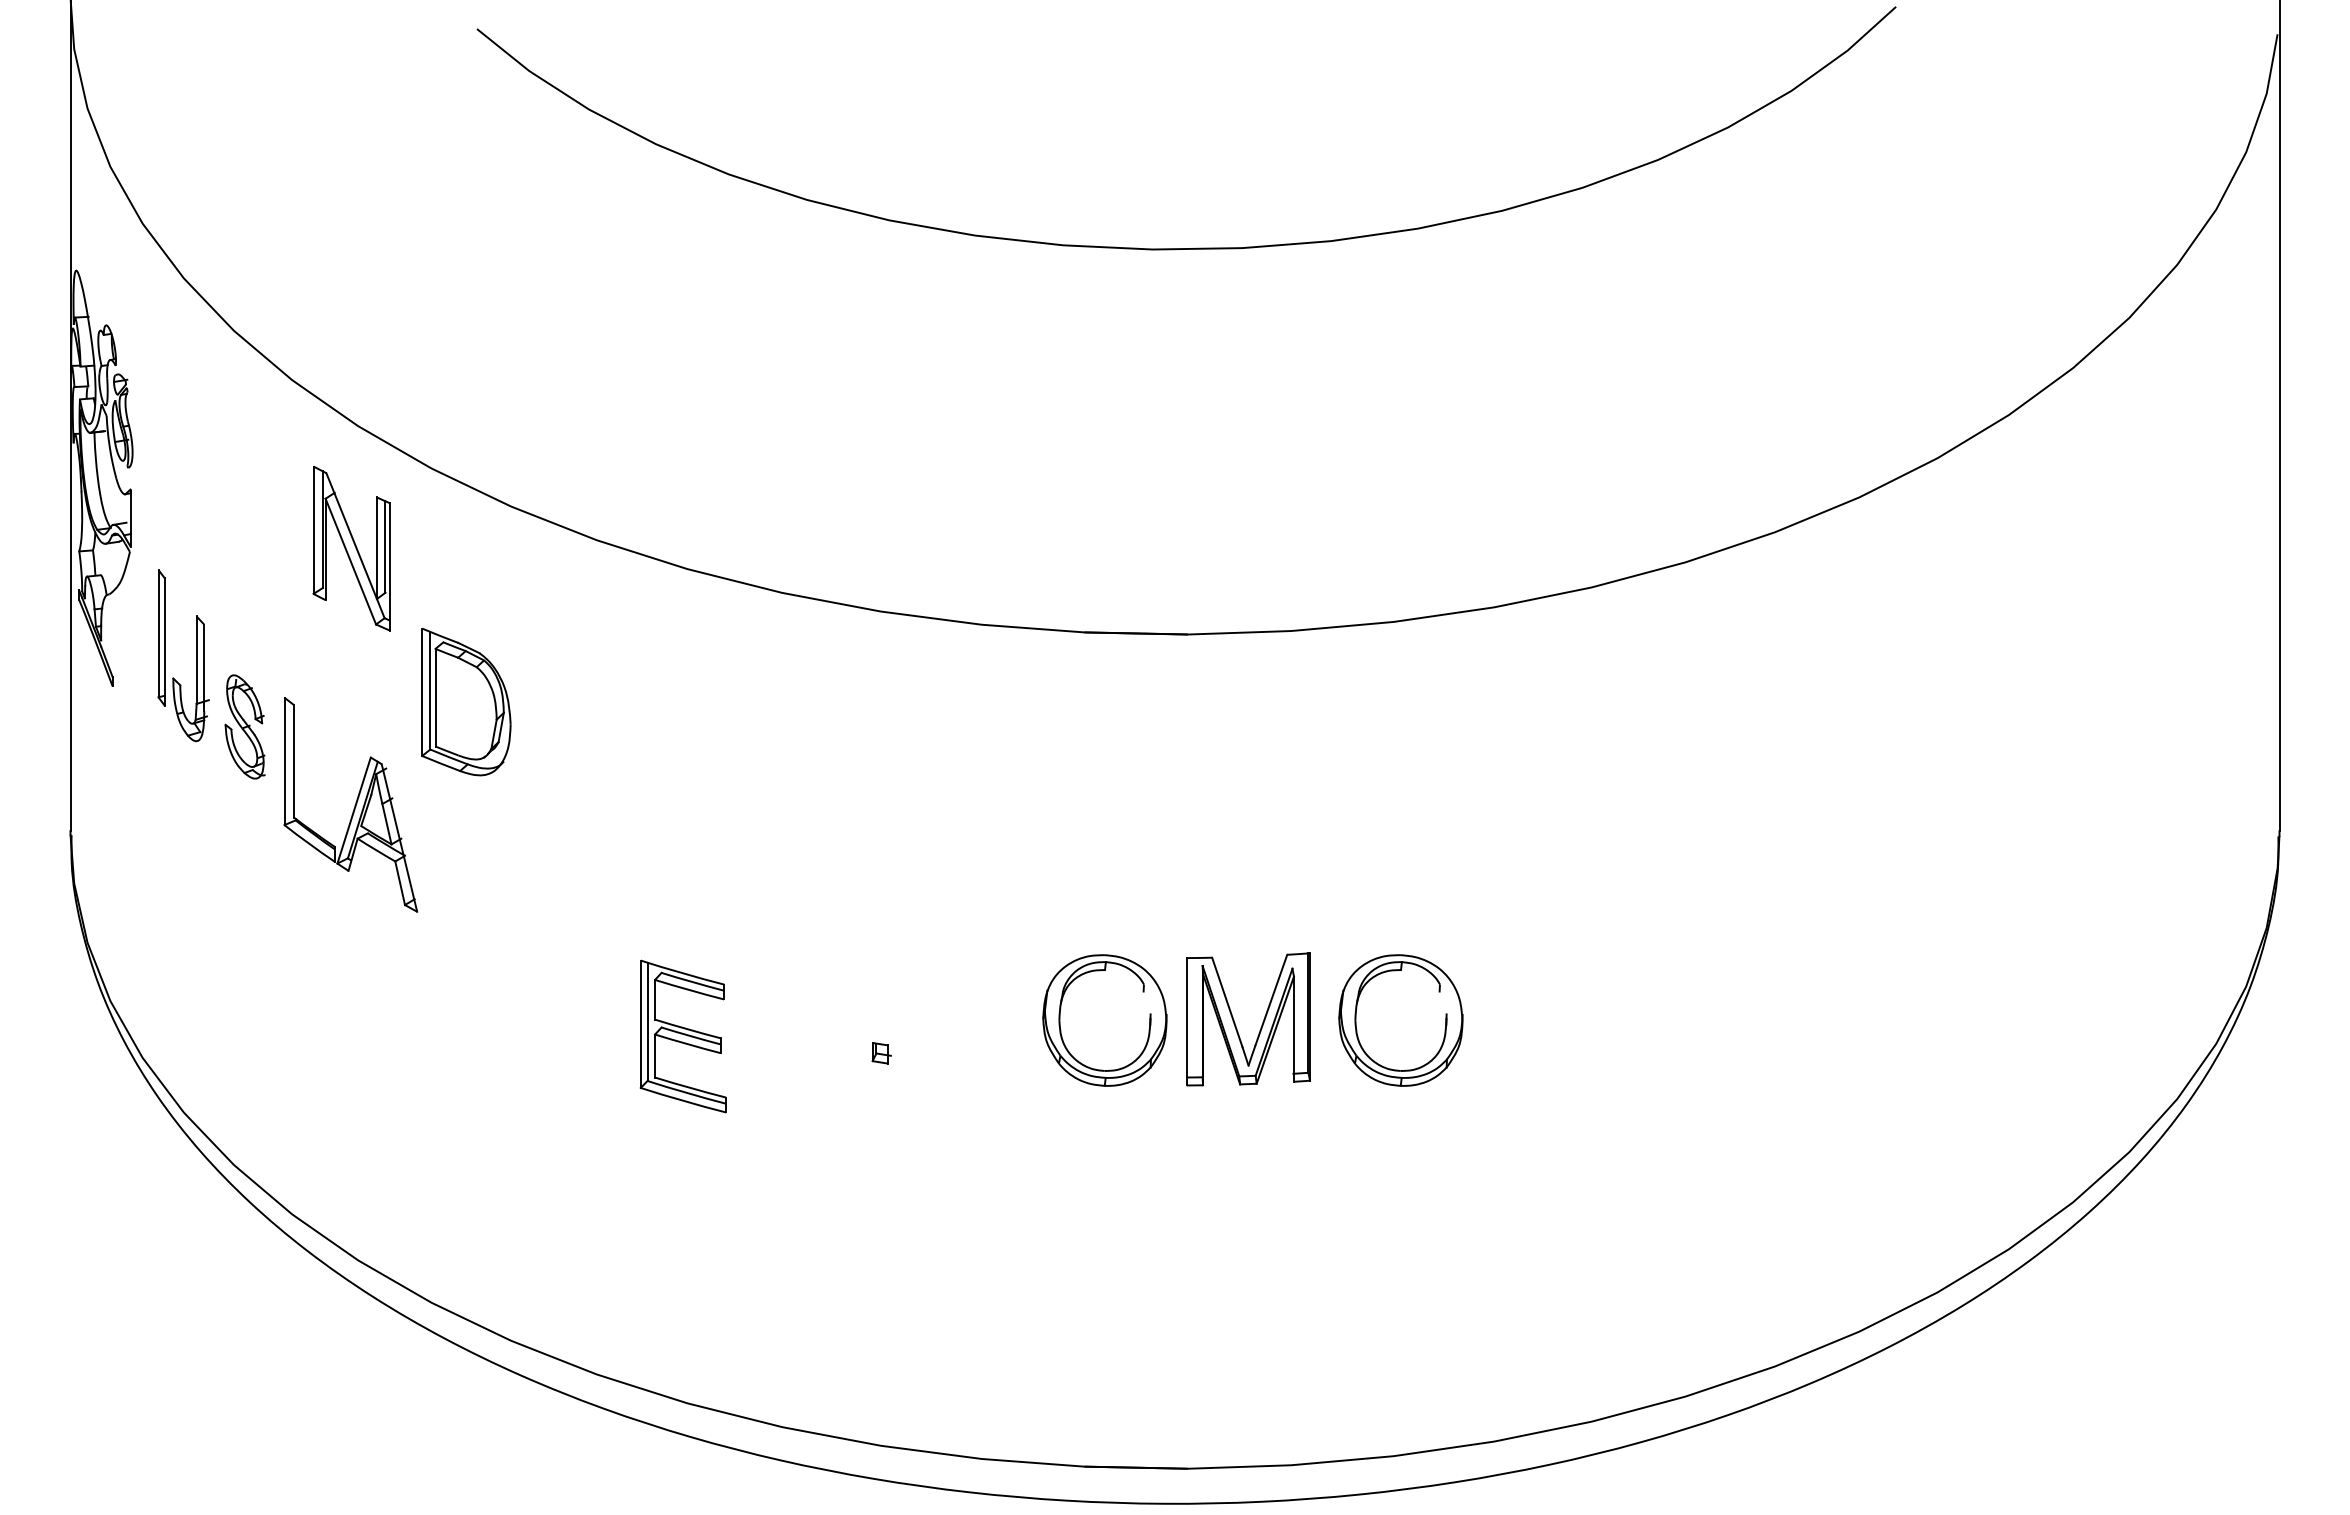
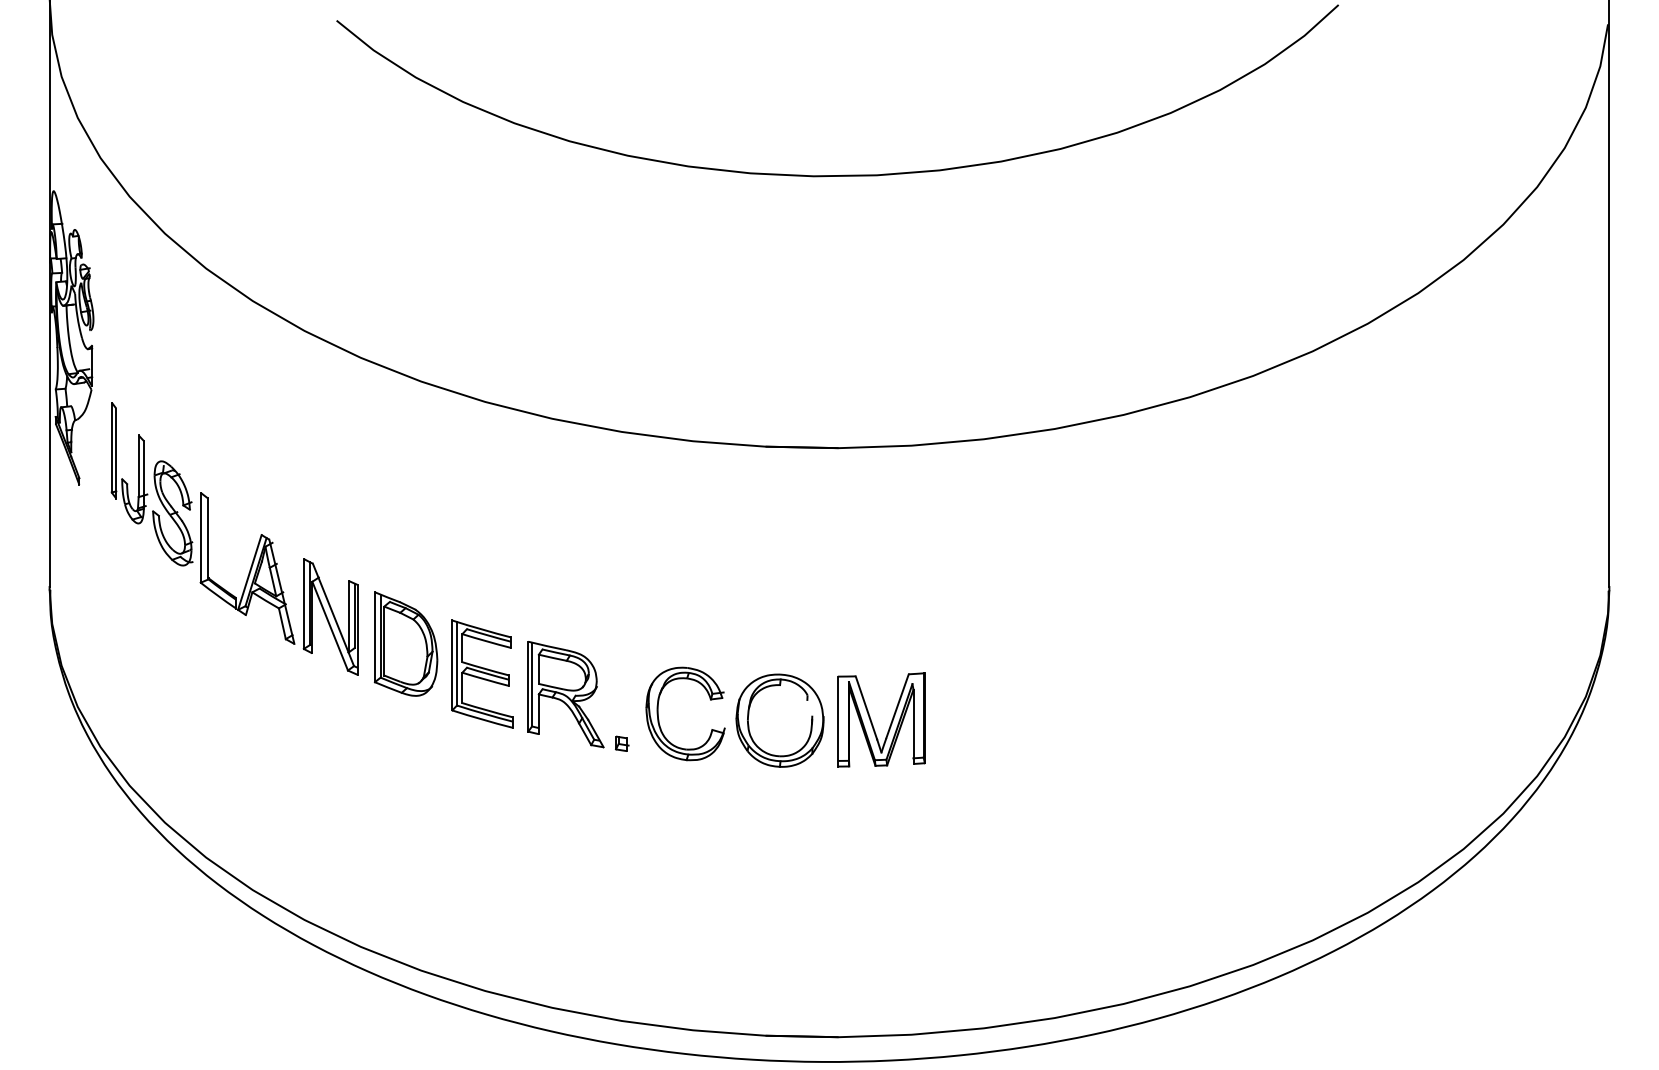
part: (351, 548) -> (330, 616), moved
part: (466, 702) -> (406, 644), moved
part: (245, 726) -> (173, 513), size x1.43
part: (801, 983) -> (565, 694), added
part: (933, 1016) -> (658, 717), added
part: (1400, 1020) -> (988, 720), removed
part: (682, 1036) -> (481, 674), moved

